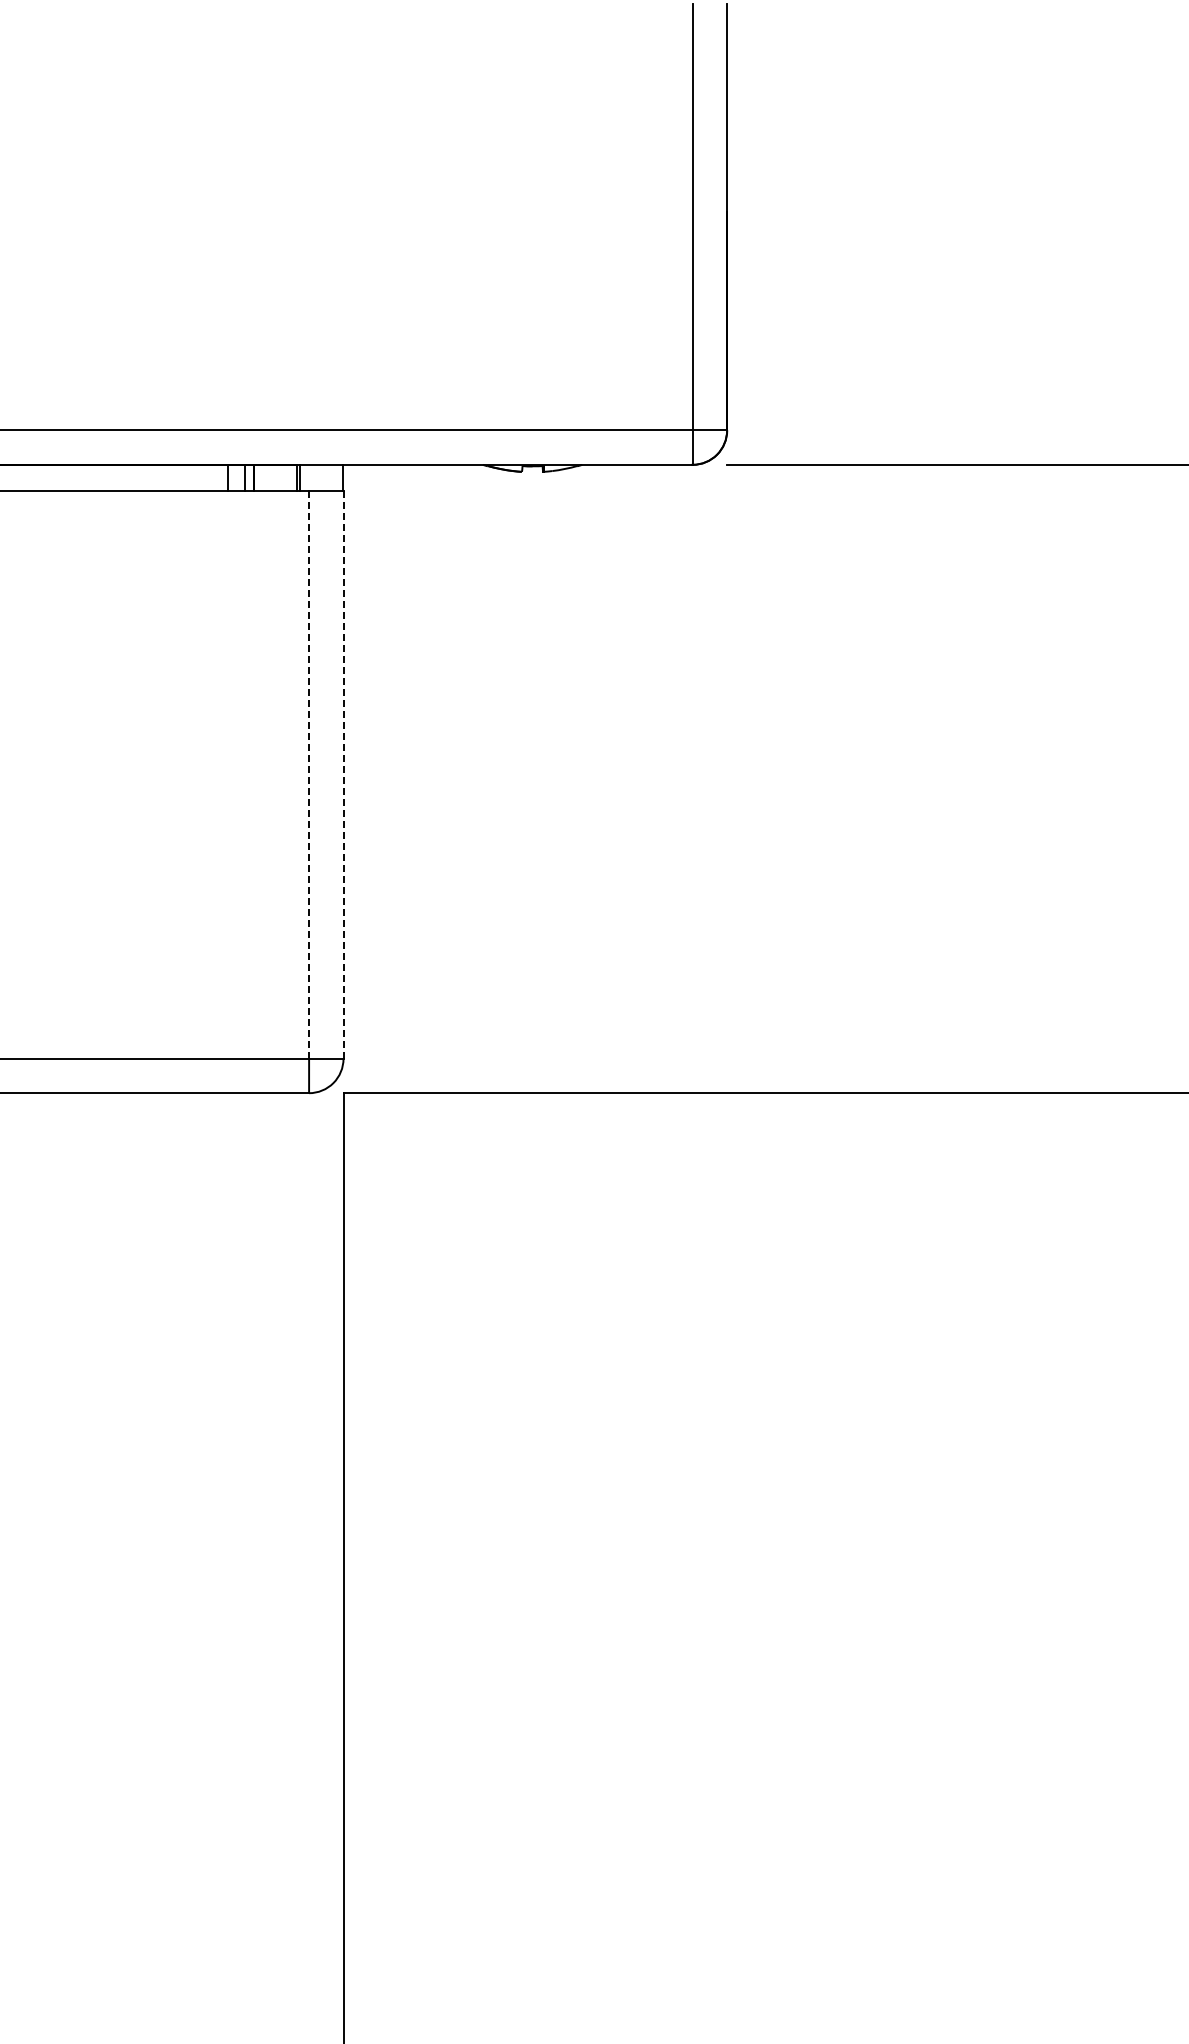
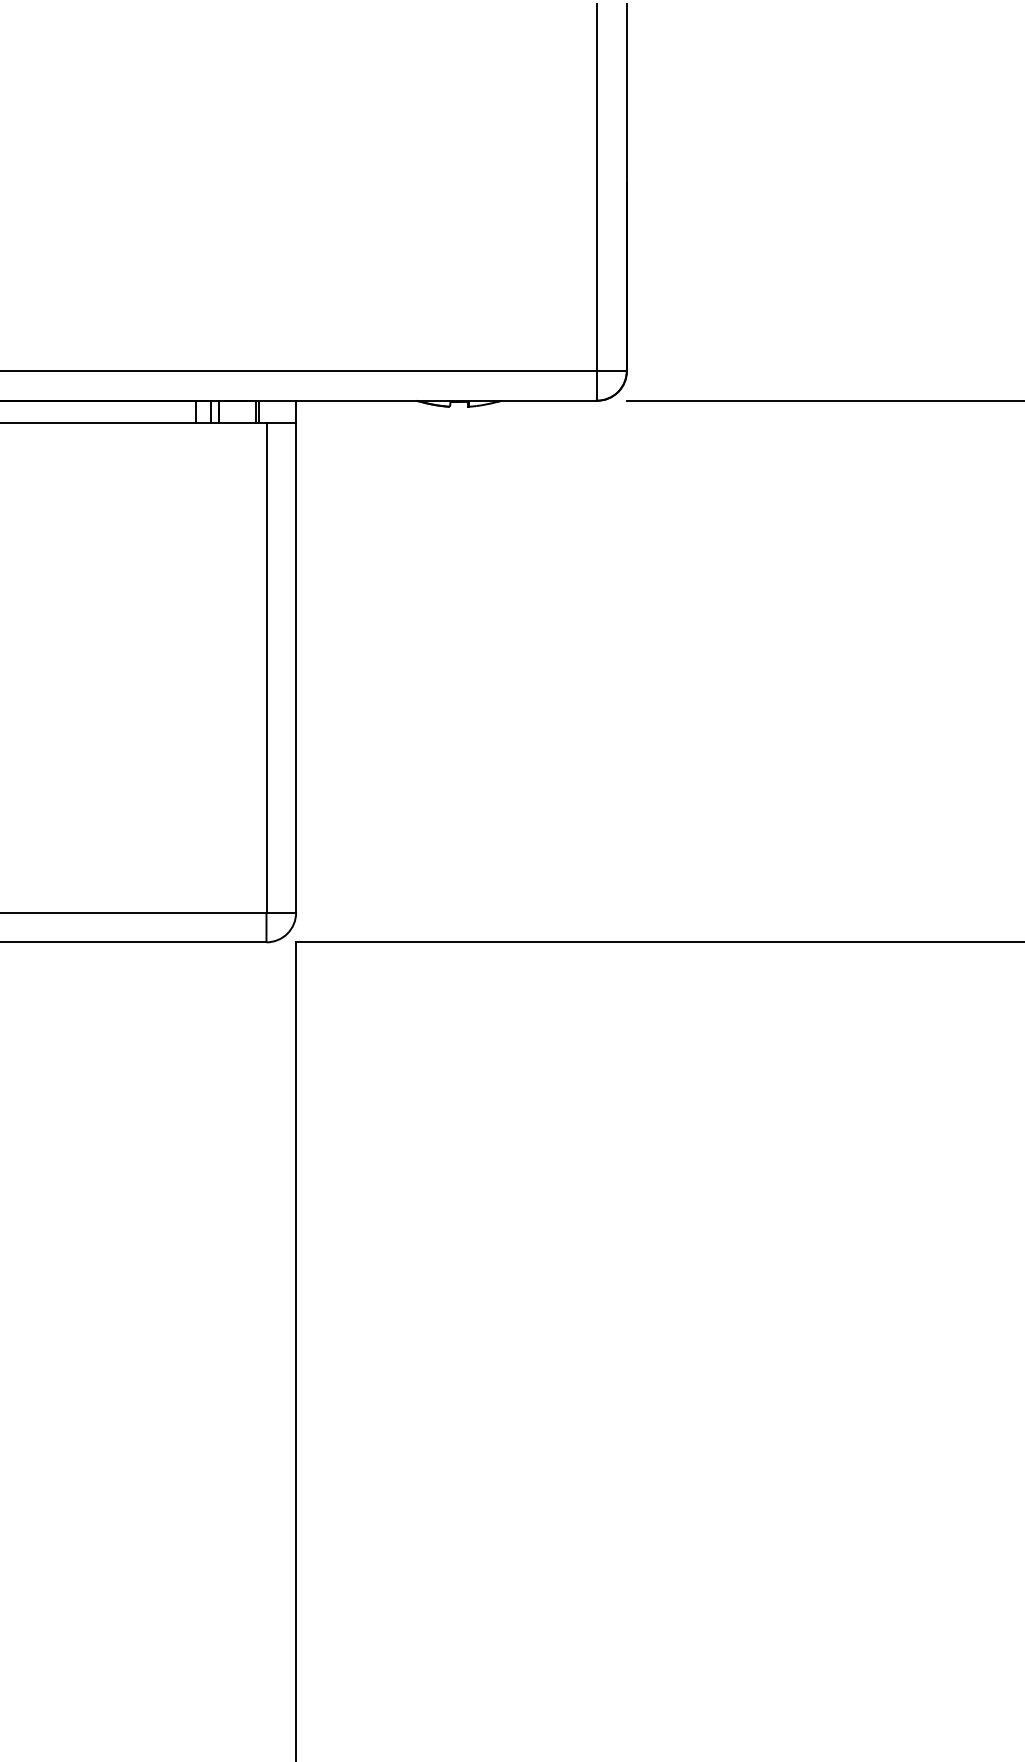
line: (343, 774) -> (296, 667), dashed -> solid
line: (309, 775) -> (266, 668), dashed -> solid

